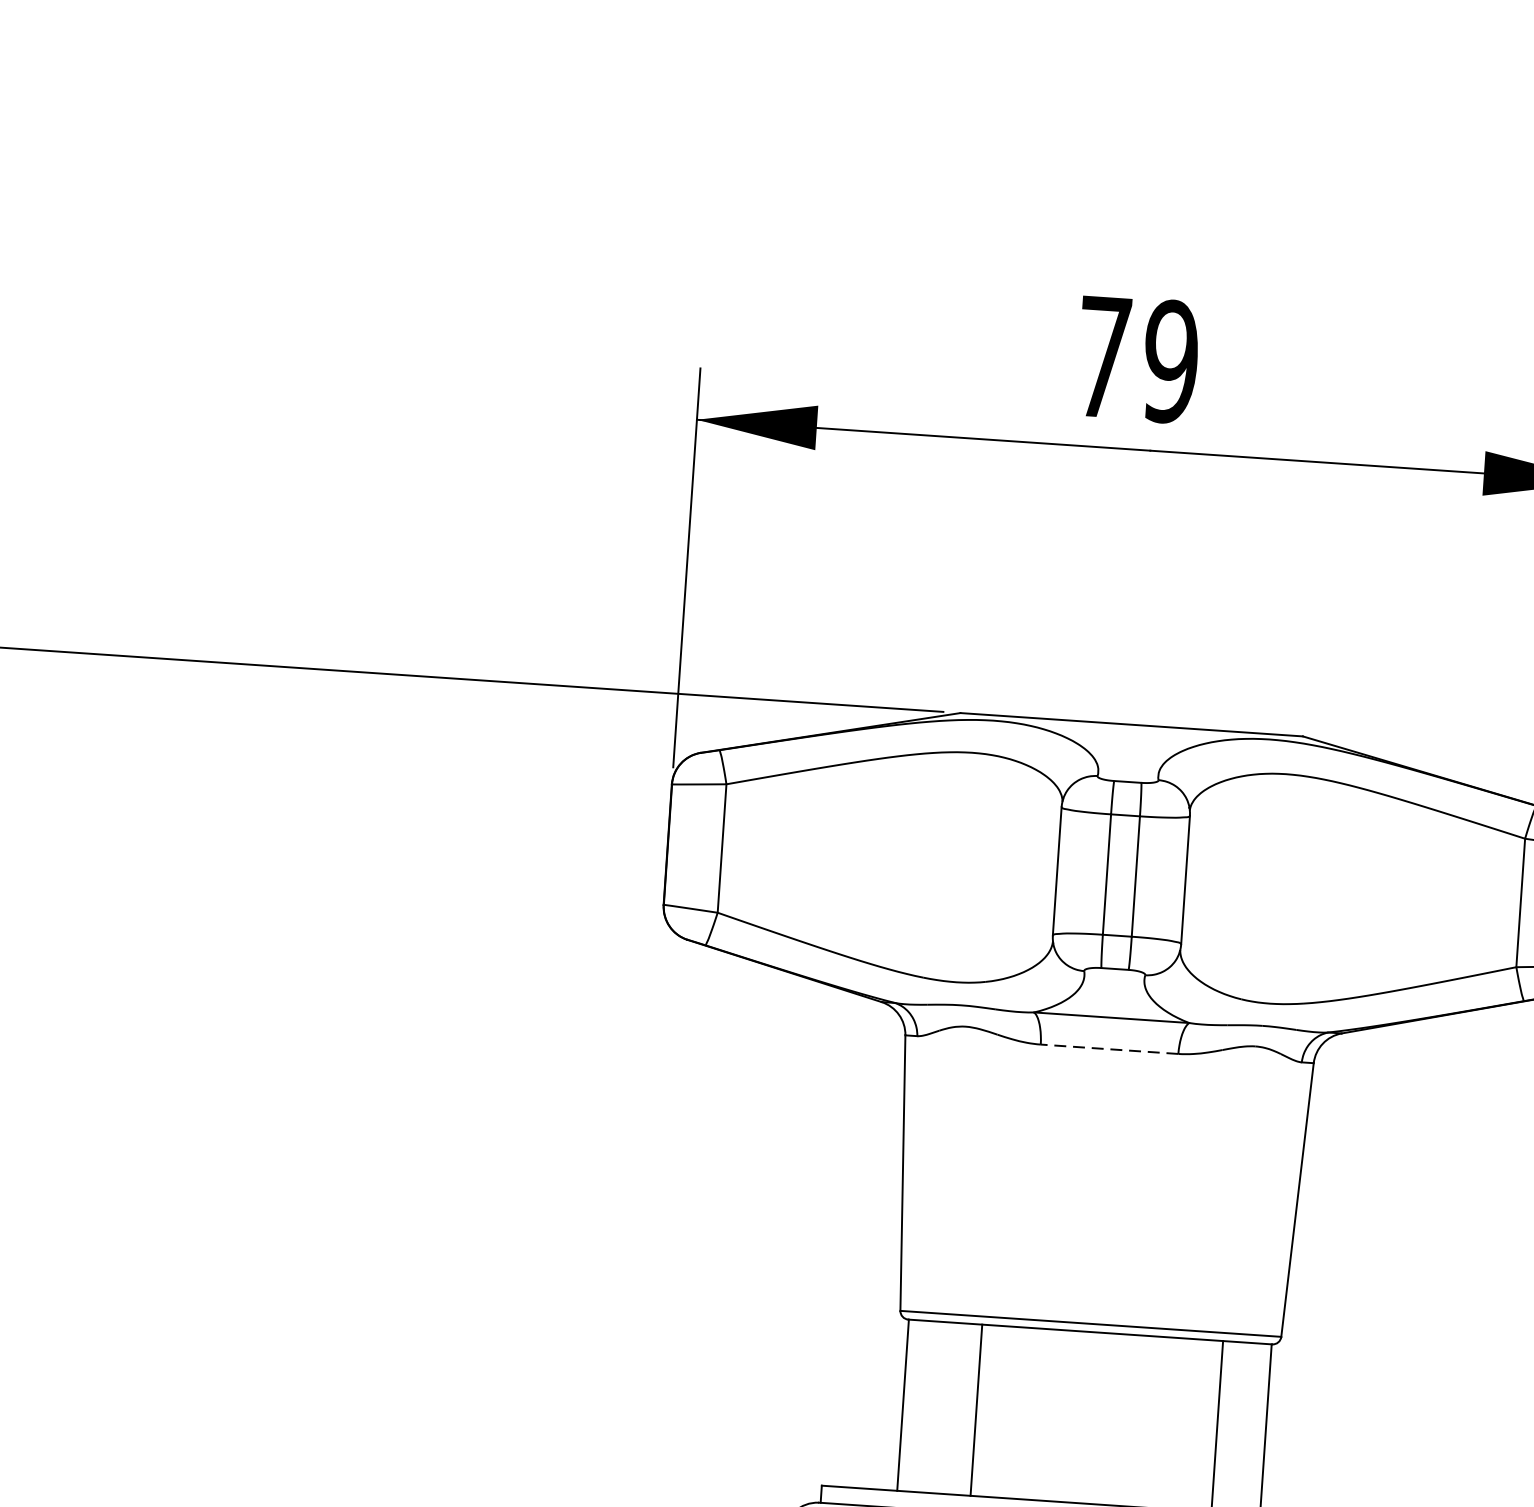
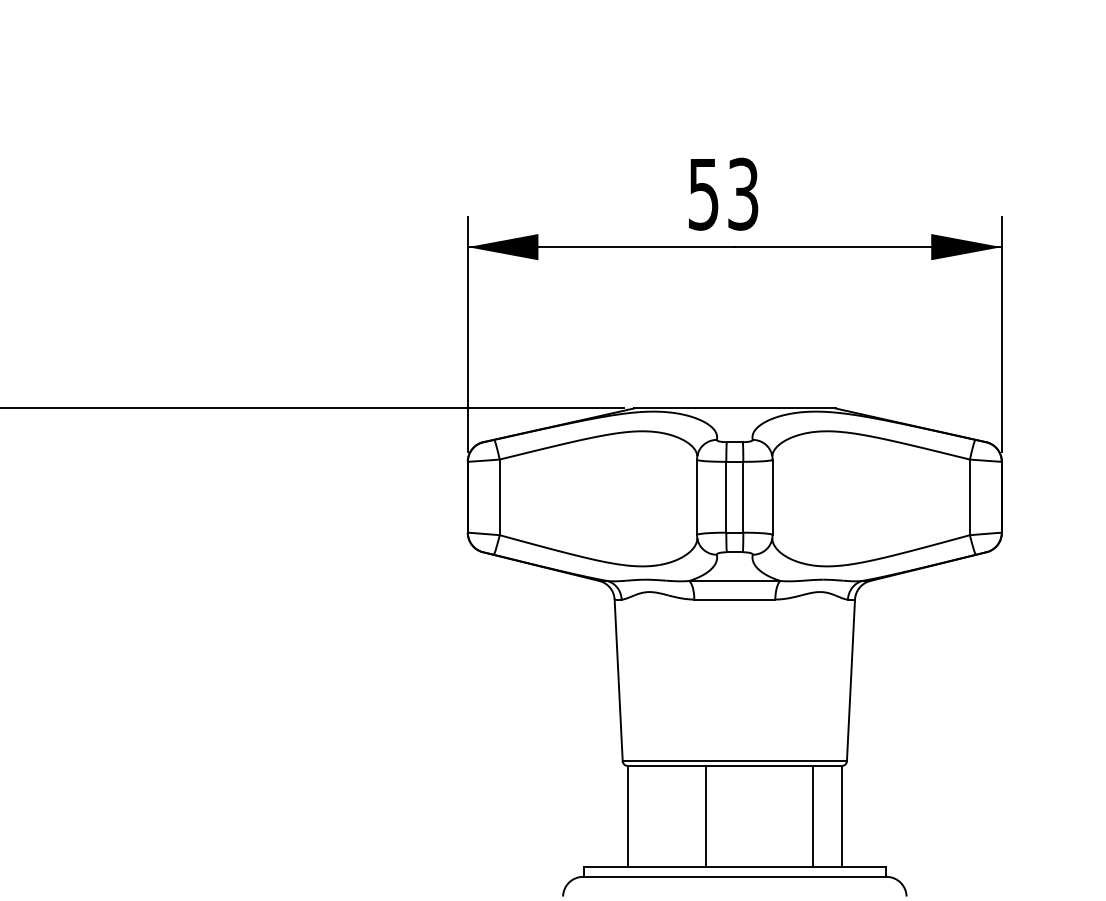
text: (1137, 358) -> (723, 193), 79 -> 53
line: (1109, 1049) -> (734, 599), dashed -> solid
line: (976, 1408) -> (706, 815), moved

